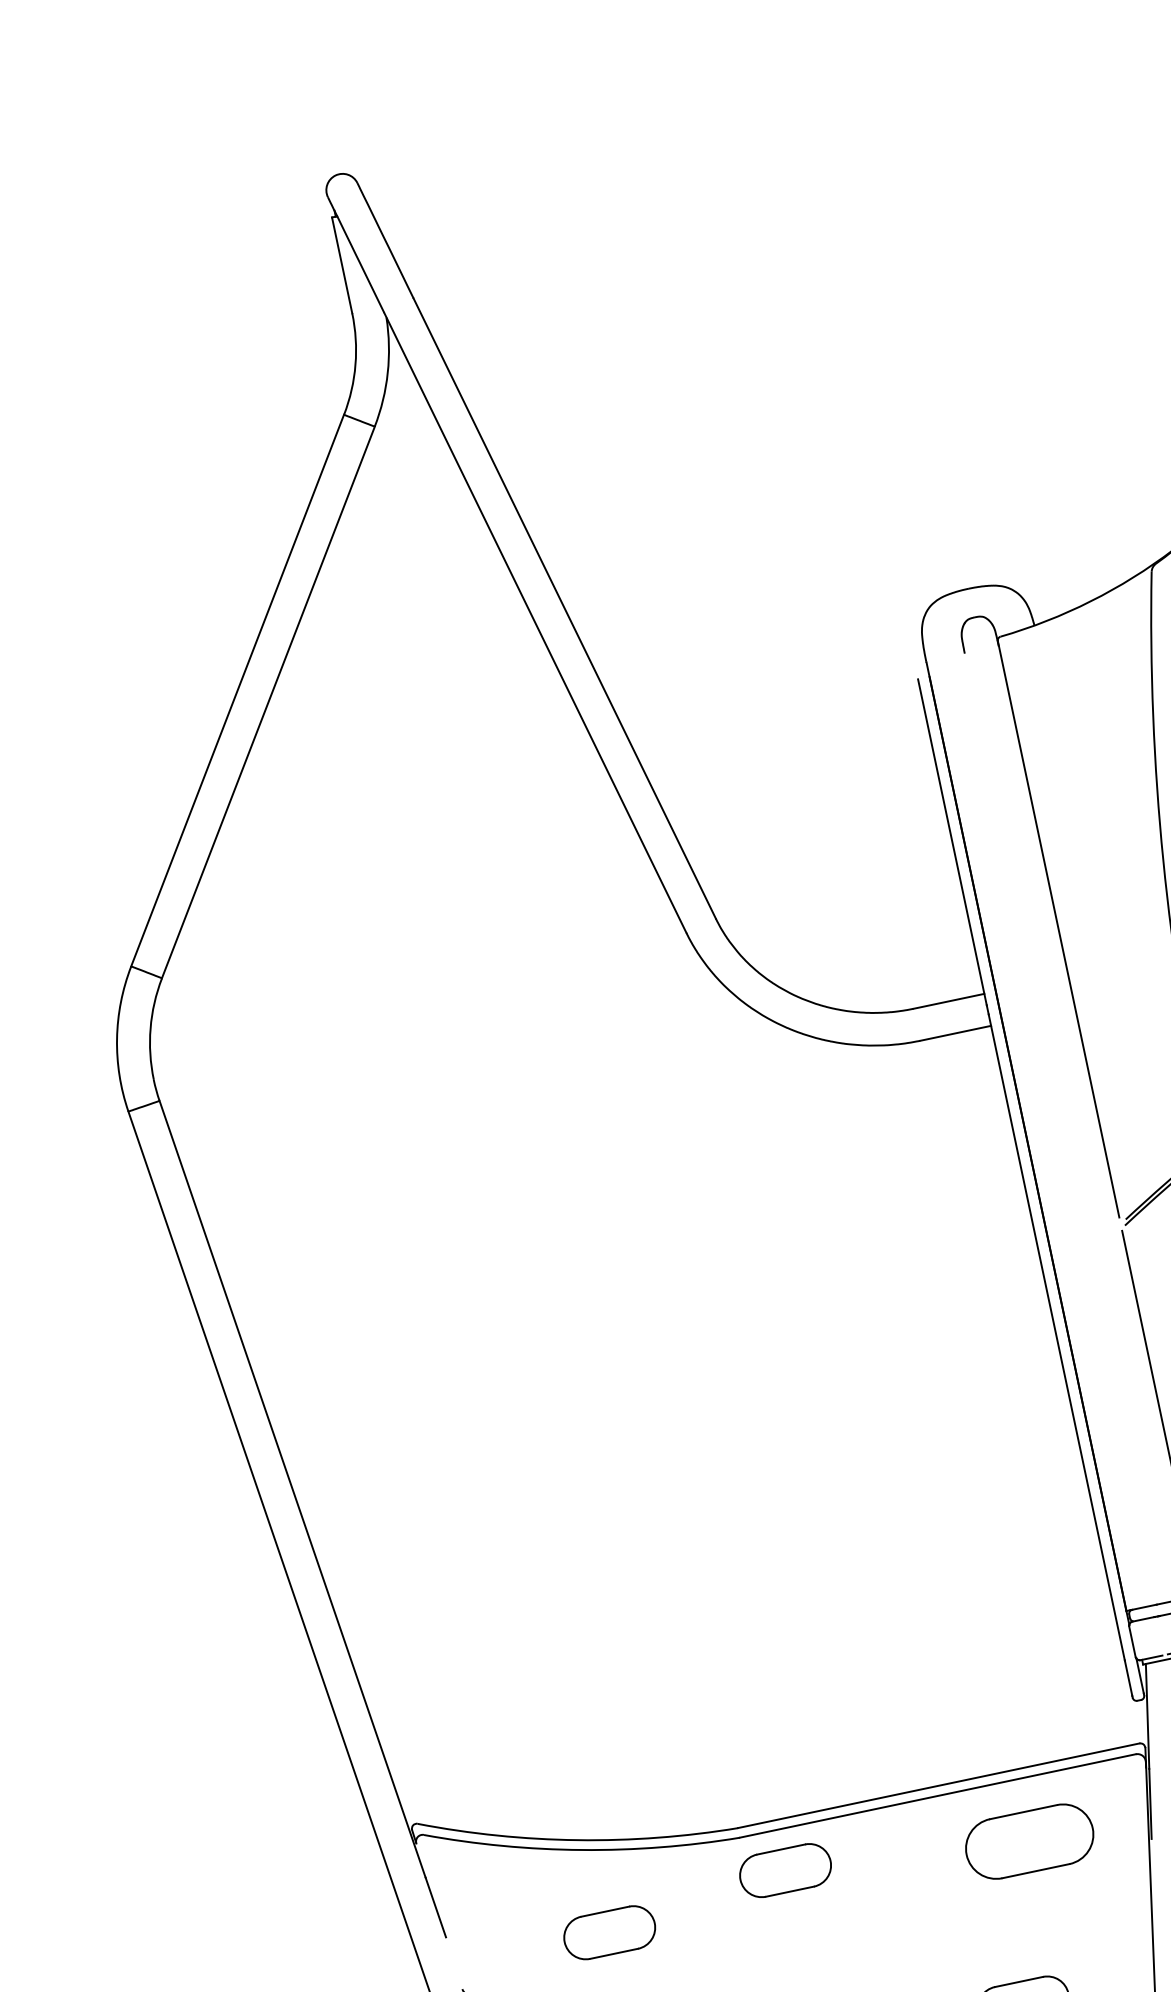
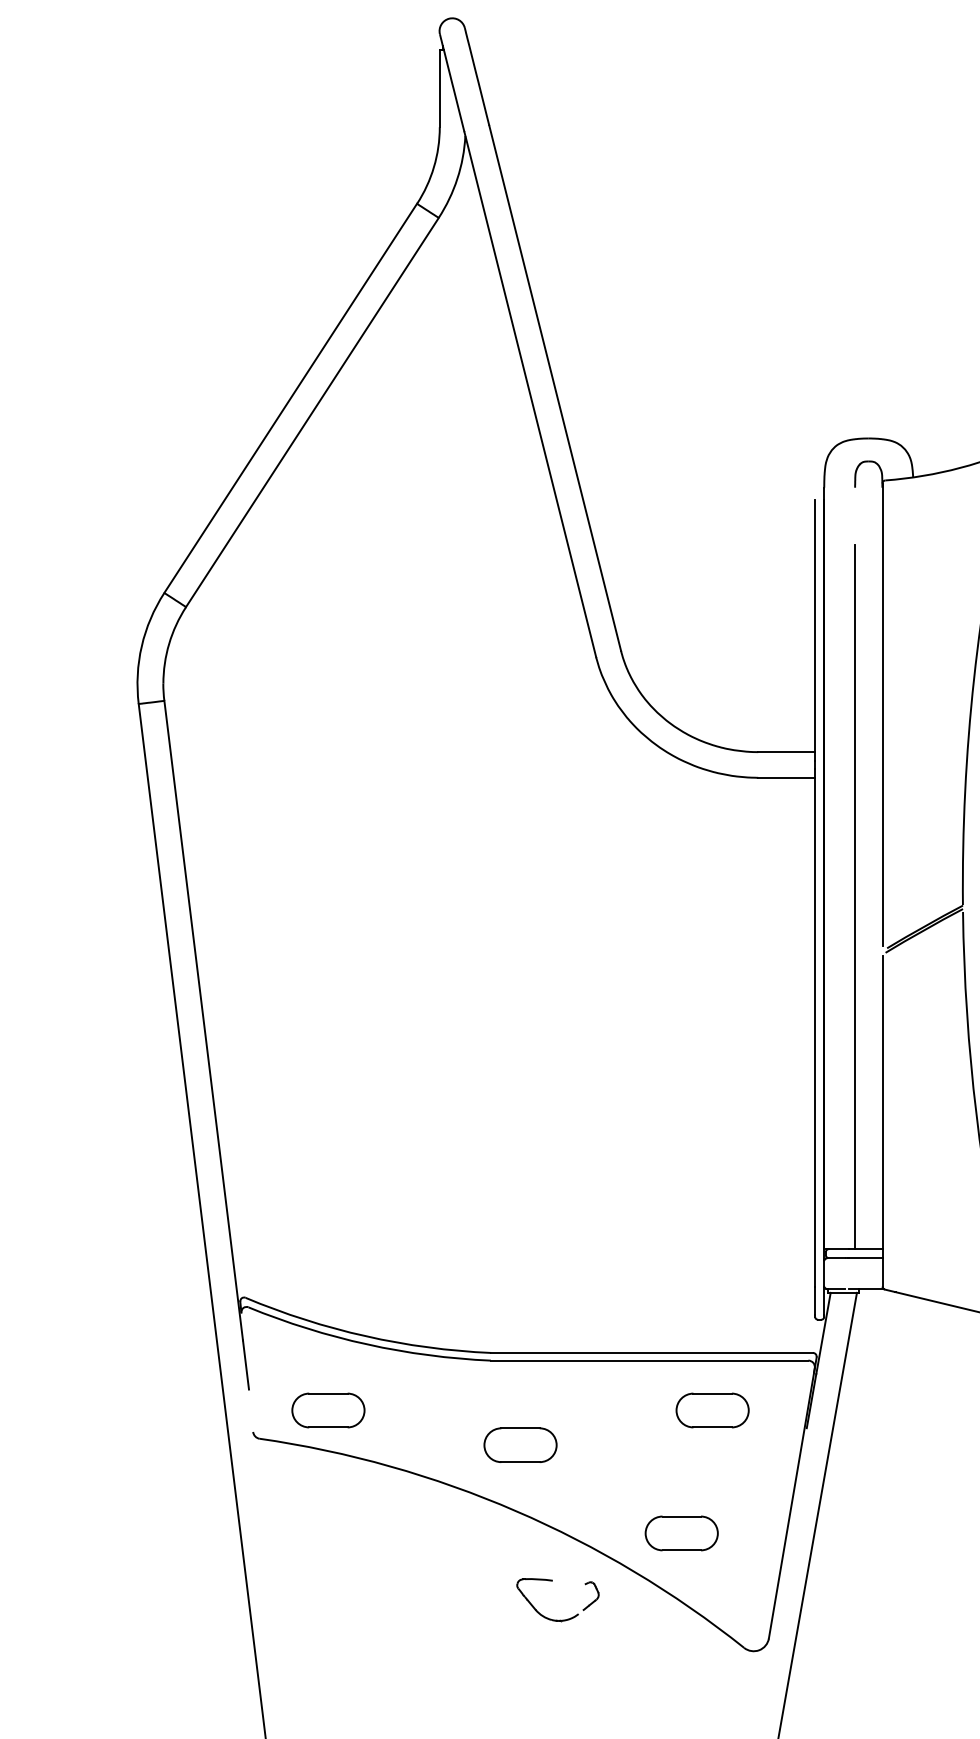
line: (1072, 1164) -> (855, 897), added
part: (1029, 1841) -> (712, 1410), size x0.71
part: (785, 1869) -> (520, 1444), moved
part: (609, 1932) -> (328, 1410), moved

